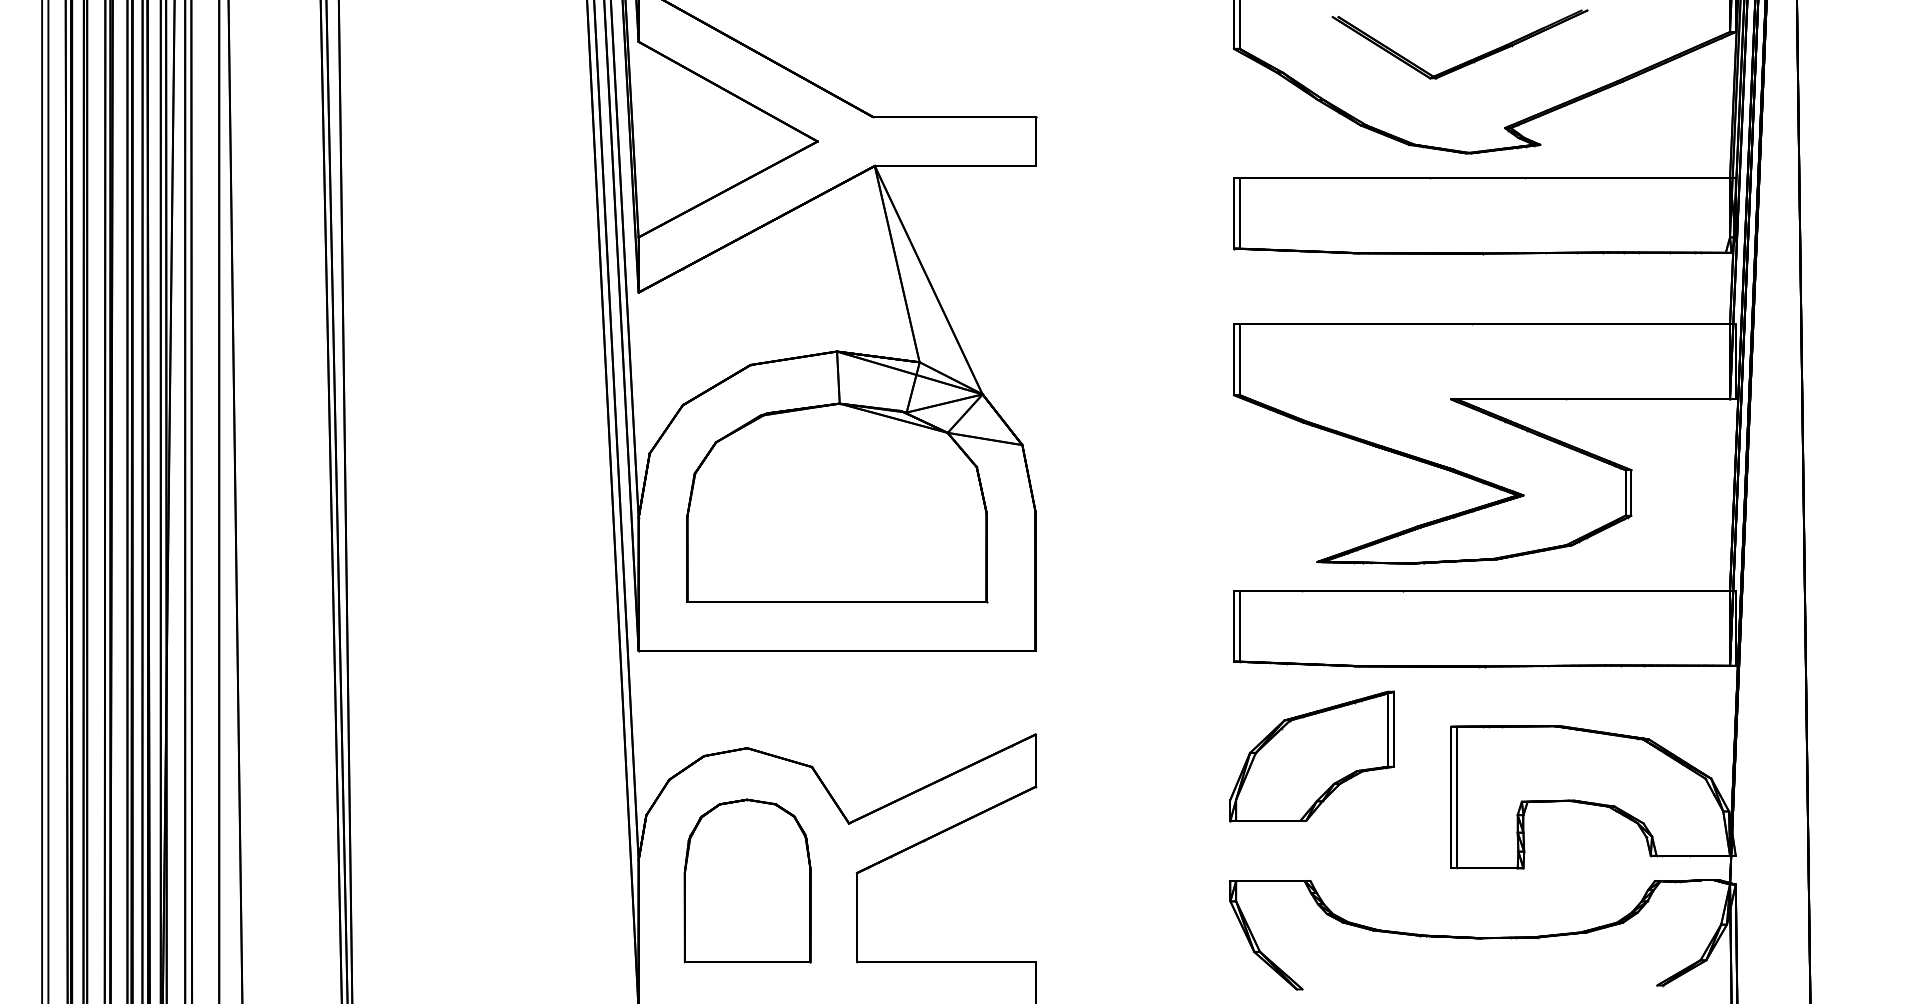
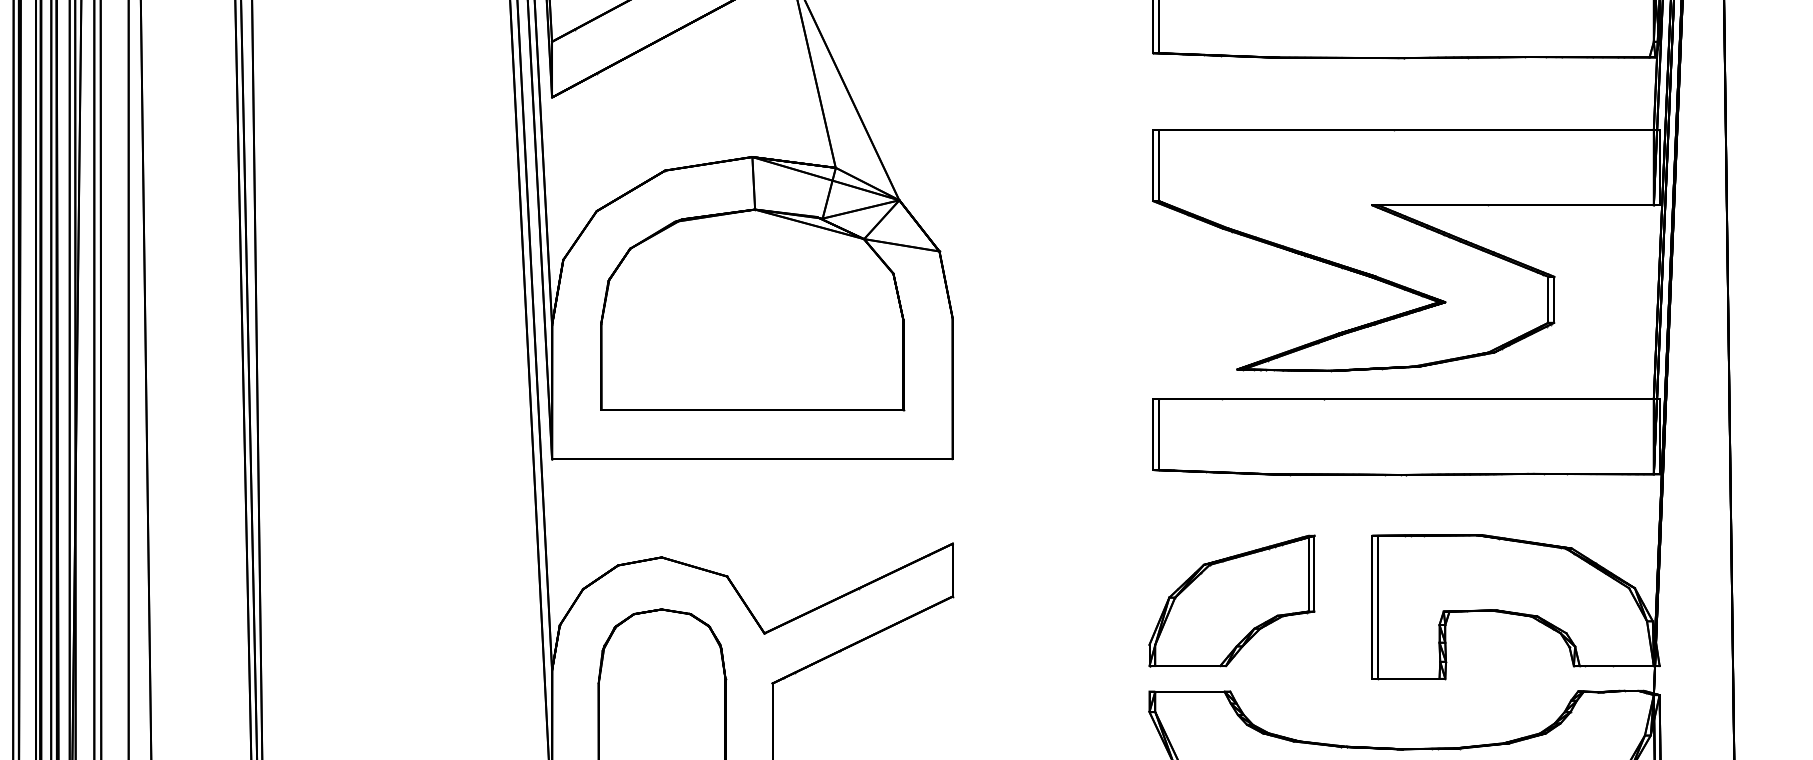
part: (1311, 756) -> (1231, 601), moved

